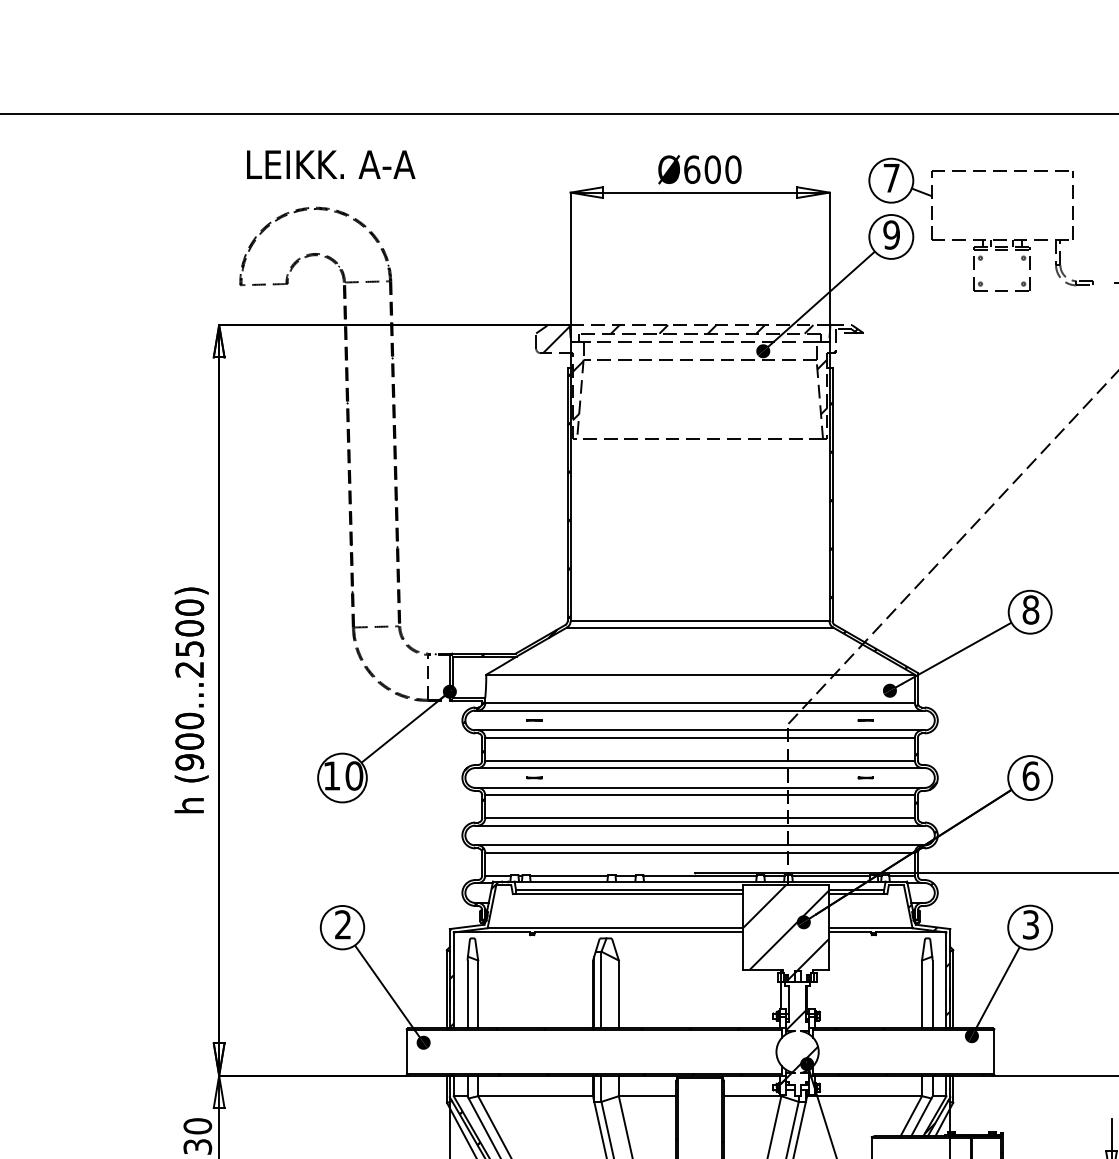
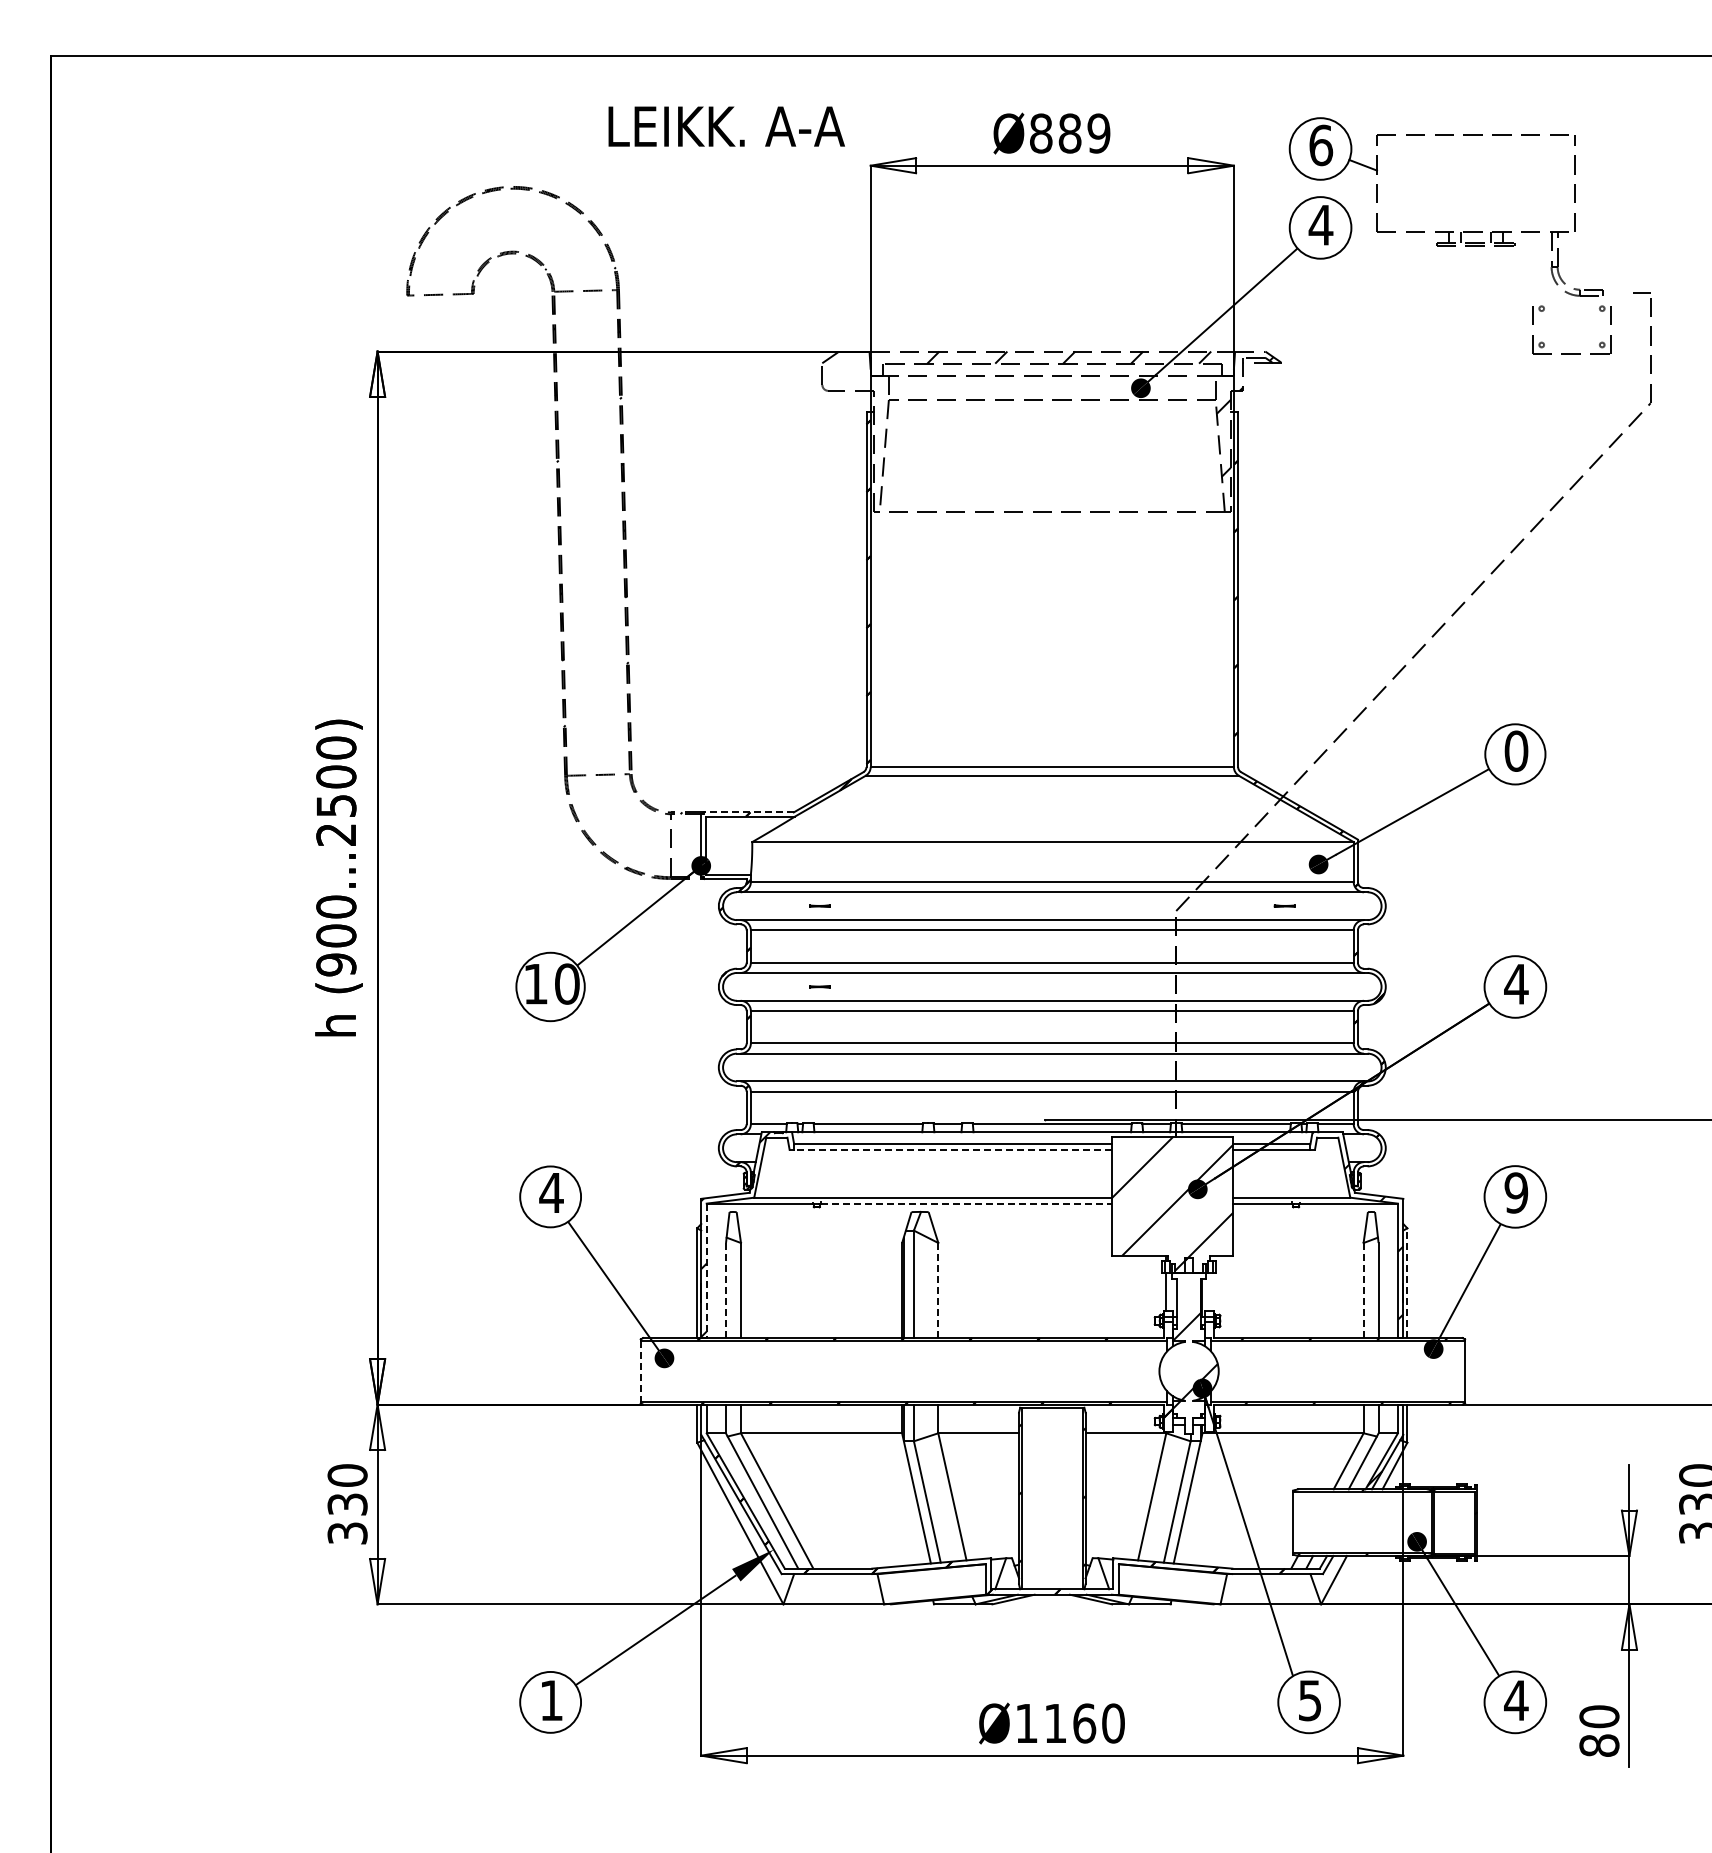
text: (331, 164) -> (726, 126), moved
text: (713, 169) -> (1070, 133), Ø600 -> Ø889
text: (891, 178) -> (1321, 145), 7 -> 6
text: (891, 234) -> (1320, 224), 9 -> 4
part: (1001, 290) -> (1571, 353), moved
hatch: (563, 373) -> (860, 419), removed
text: (1030, 609) -> (1516, 750), 8 -> 0
line: (484, 653) -> (749, 812), solid -> dashed
text: (1030, 776) -> (1516, 984), 6 -> 4
line: (865, 777) -> (1284, 986), removed
line: (628, 893) -> (952, 1149), solid -> dashed
text: (343, 924) -> (551, 1192), 2 -> 4
text: (1030, 924) -> (1516, 1192), 3 -> 9
line: (638, 932) -> (966, 1203), solid -> dashed
line: (453, 980) -> (706, 1271), solid -> dashed
line: (953, 989) -> (1407, 1283), solid -> dashed
line: (467, 994) -> (726, 1290), solid -> dashed
line: (618, 994) -> (938, 1290), solid -> dashed
line: (921, 994) -> (1363, 1290), solid -> dashed
line: (406, 1052) -> (640, 1371), solid -> dashed

